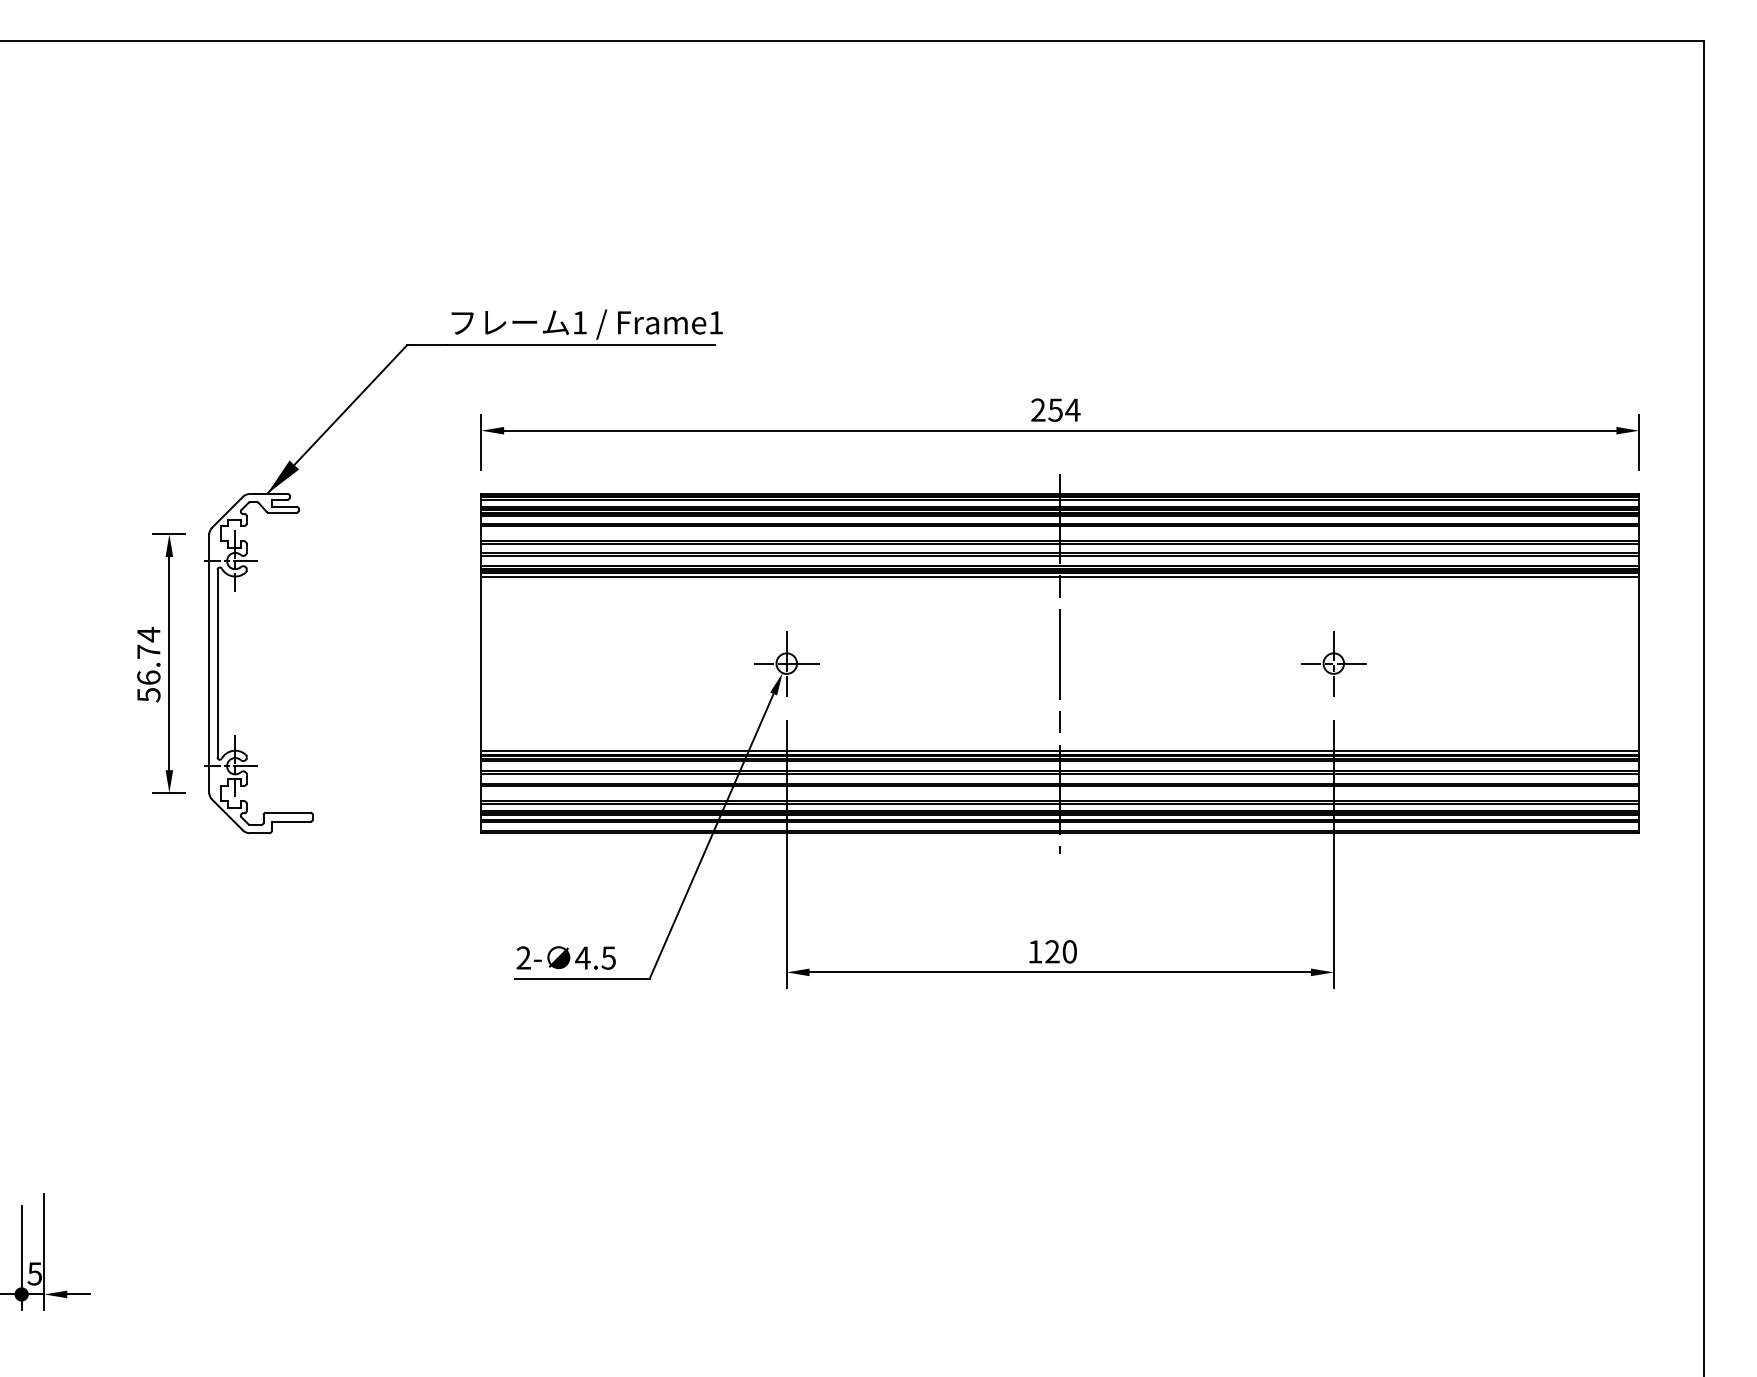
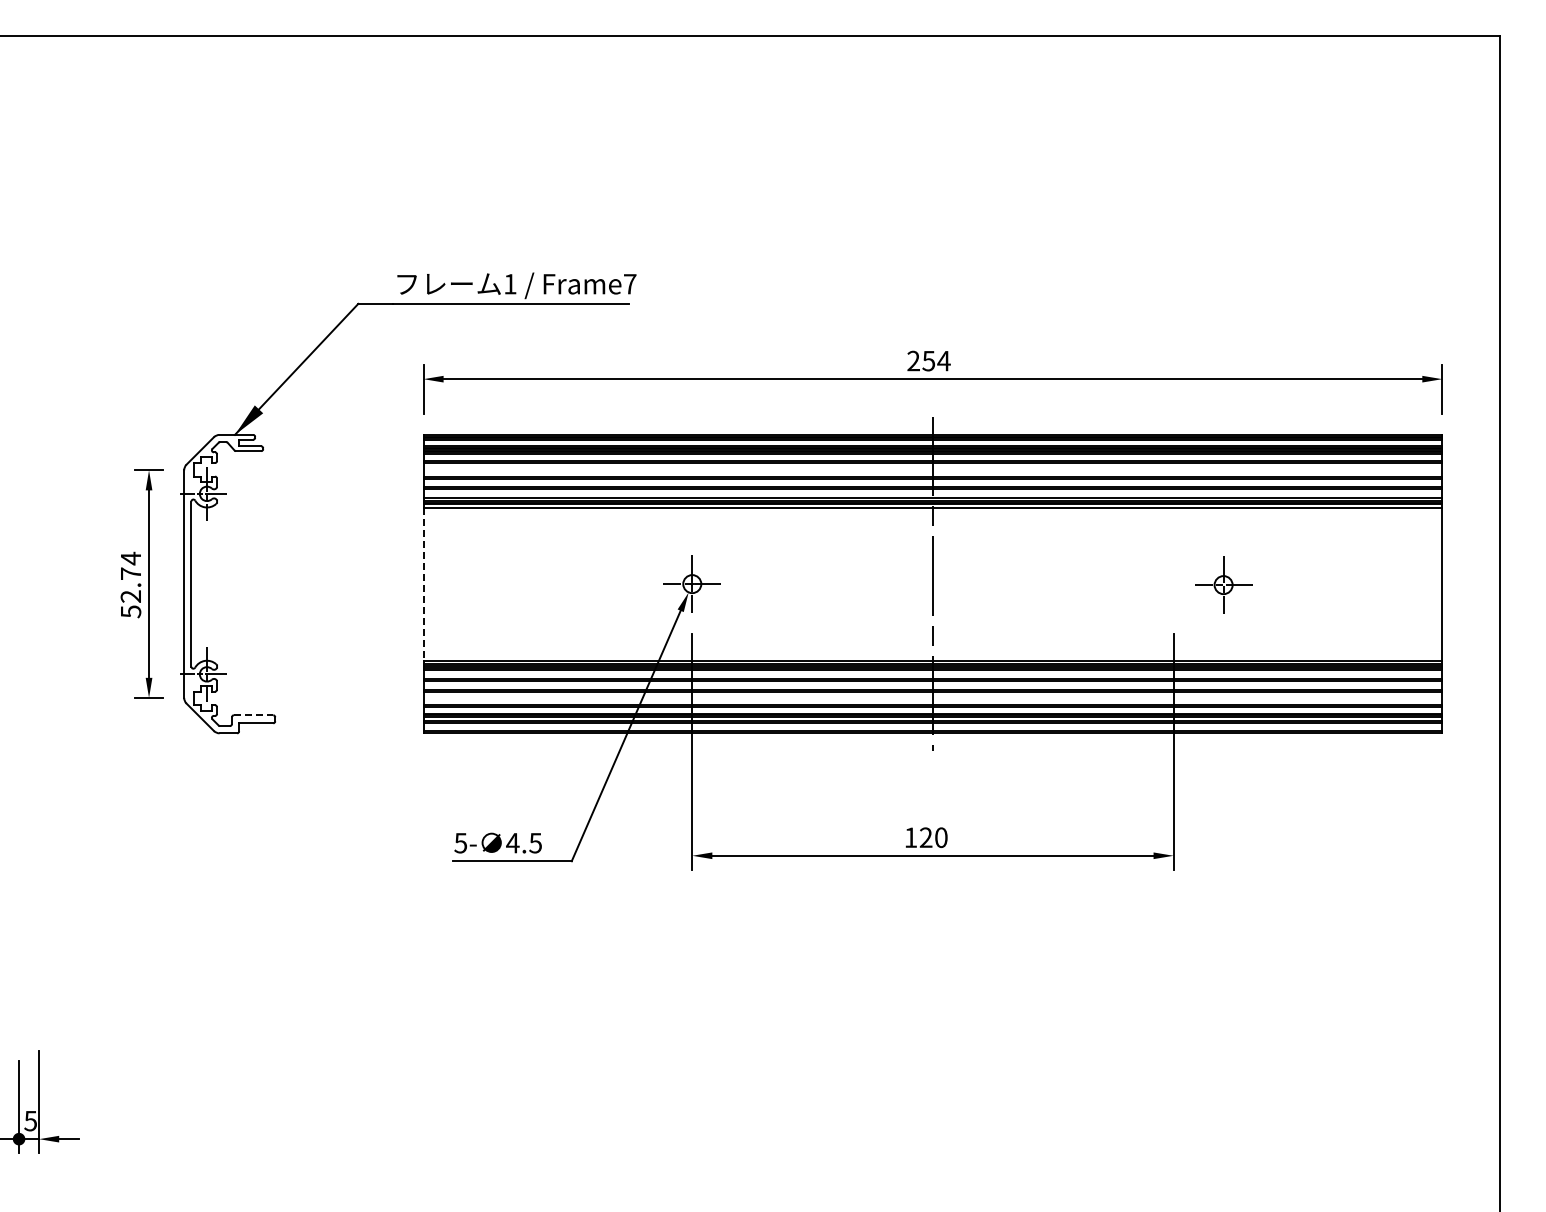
text: (716, 323) -> (630, 284), Frame1 -> Frame7
part: (1333, 662) -> (1223, 584), moved
line: (481, 664) -> (423, 584), solid -> dashed
text: (148, 677) -> (130, 596), 56.74 -> 52.74
line: (288, 812) -> (253, 715), solid -> dashed
text: (523, 957) -> (460, 842), 2- -> 5-

